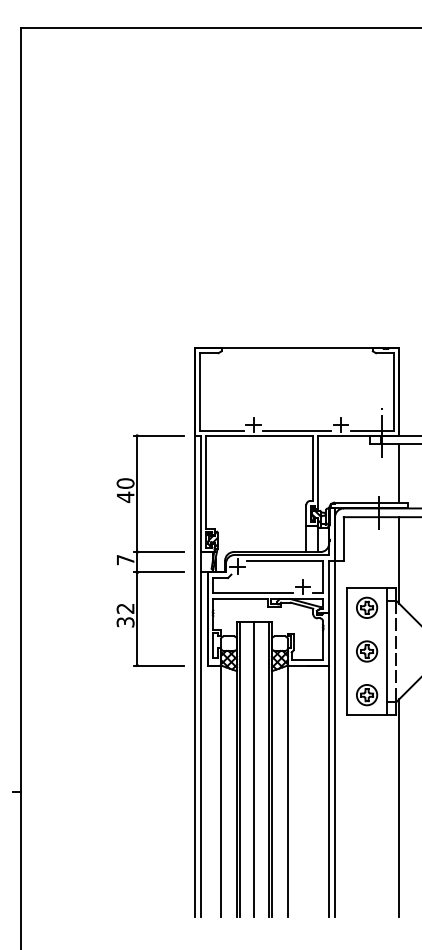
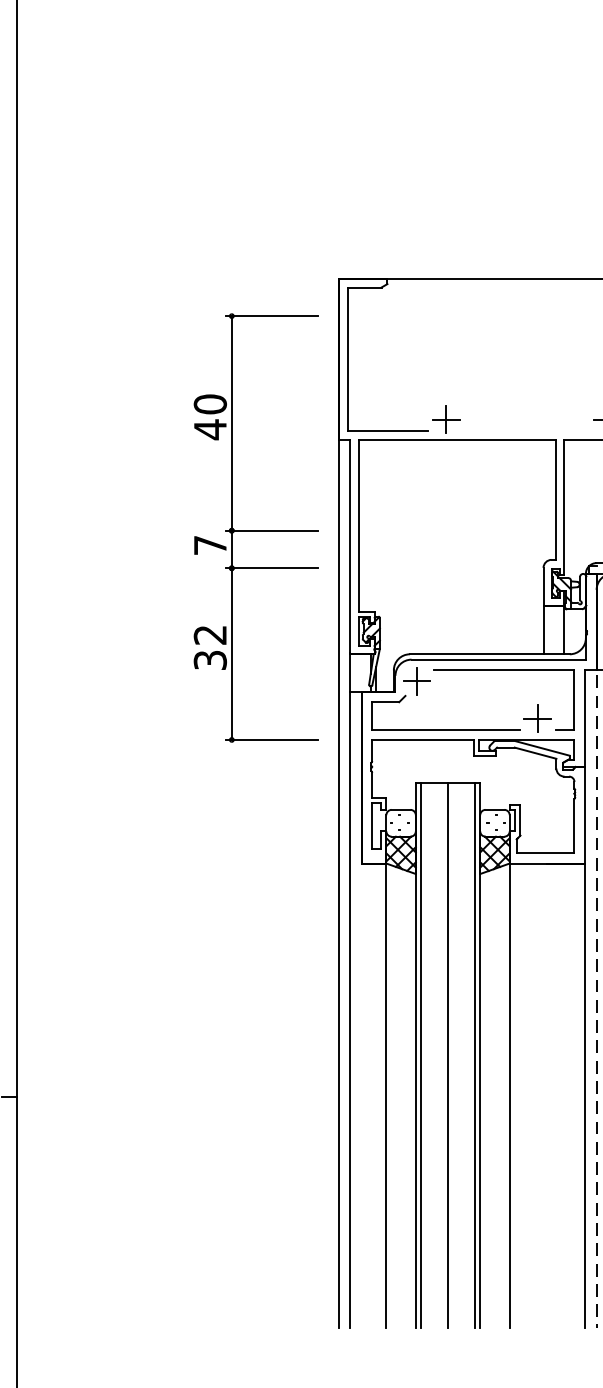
line: (297, 430) -> (527, 430), removed
part: (150, 550) -> (256, 527), moved
line: (335, 713) -> (597, 951), solid -> dashed

